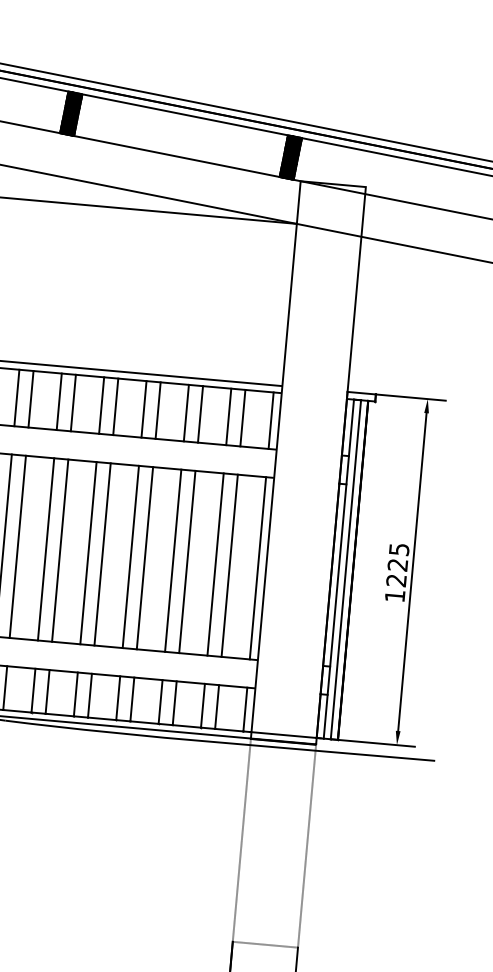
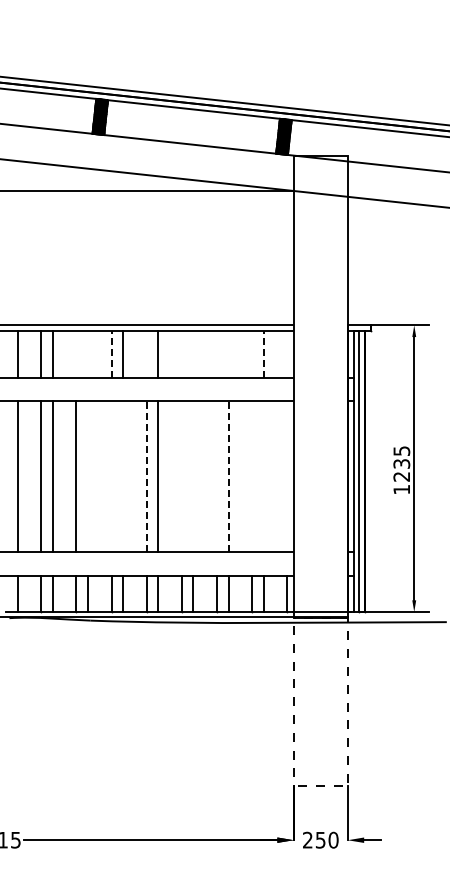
line: (16, 397) -> (76, 354), removed
line: (31, 399) -> (88, 354), removed
line: (59, 401) -> (111, 354), solid -> dashed
line: (101, 405) -> (146, 354), removed
line: (143, 409) -> (181, 354), removed
line: (158, 410) -> (193, 354), removed
line: (185, 412) -> (216, 354), removed
line: (200, 414) -> (228, 354), removed
line: (228, 416) -> (251, 354), removed
line: (242, 418) -> (263, 354), solid -> dashed
line: (271, 420) -> (287, 354), removed
line: (18, 546) -> (88, 476), removed
line: (46, 548) -> (111, 476), removed
line: (60, 550) -> (123, 476), removed
line: (88, 552) -> (146, 476), solid -> dashed
line: (130, 556) -> (181, 476), removed
line: (145, 557) -> (193, 476), removed
line: (172, 560) -> (216, 476), removed
line: (187, 561) -> (228, 476), solid -> dashed
line: (215, 564) -> (251, 476), removed
text: (397, 564) -> (401, 463), 1225 -> 1235
line: (229, 565) -> (263, 476), removed
line: (258, 567) -> (287, 476), removed

